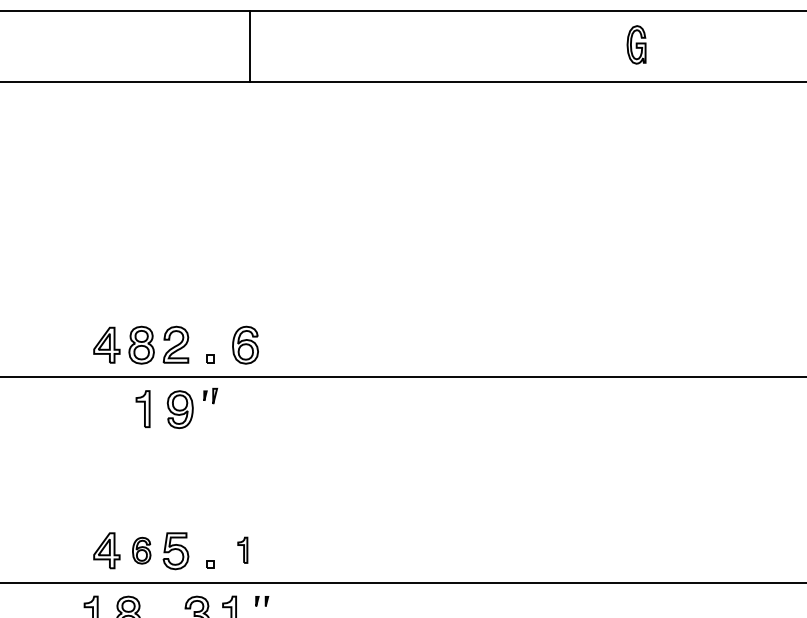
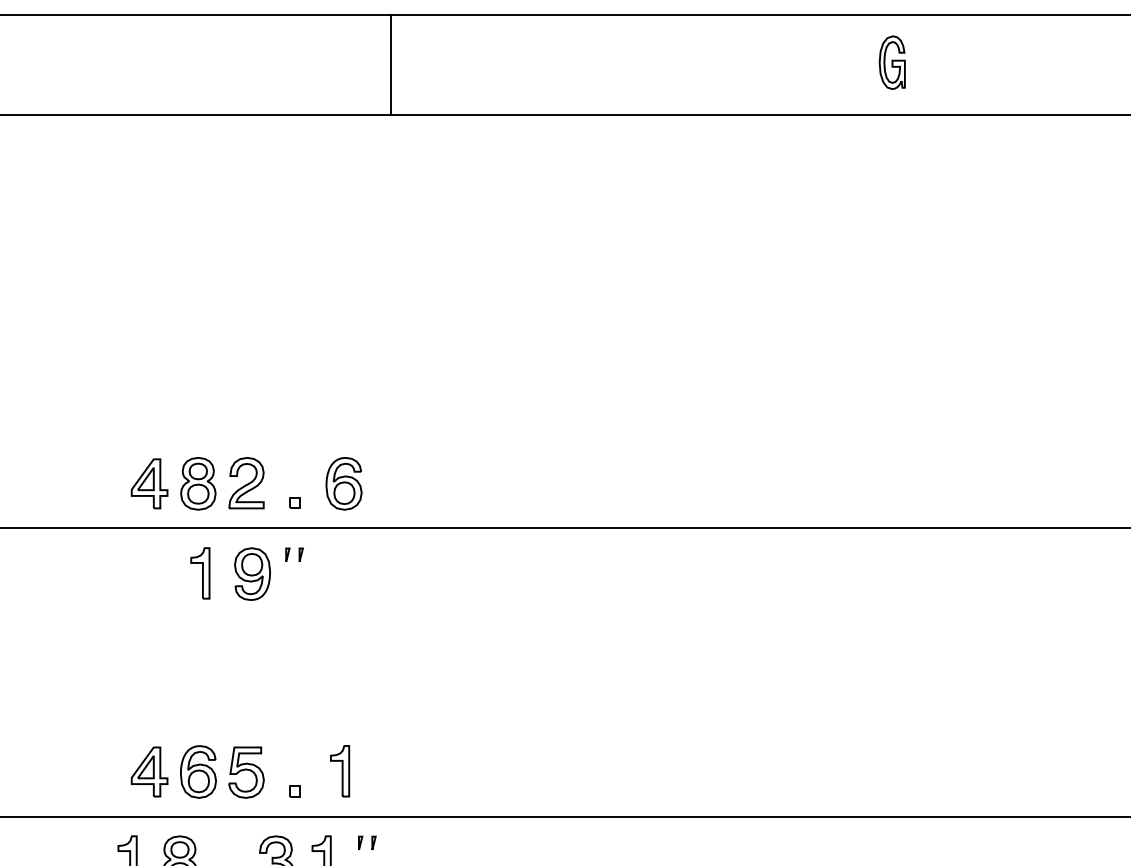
line: (250, 46) -> (391, 64), moved
part: (214, 395) -> (300, 554), size x0.62
part: (141, 550) -> (198, 771), size x1.43
part: (243, 550) -> (340, 771), size x1.43

